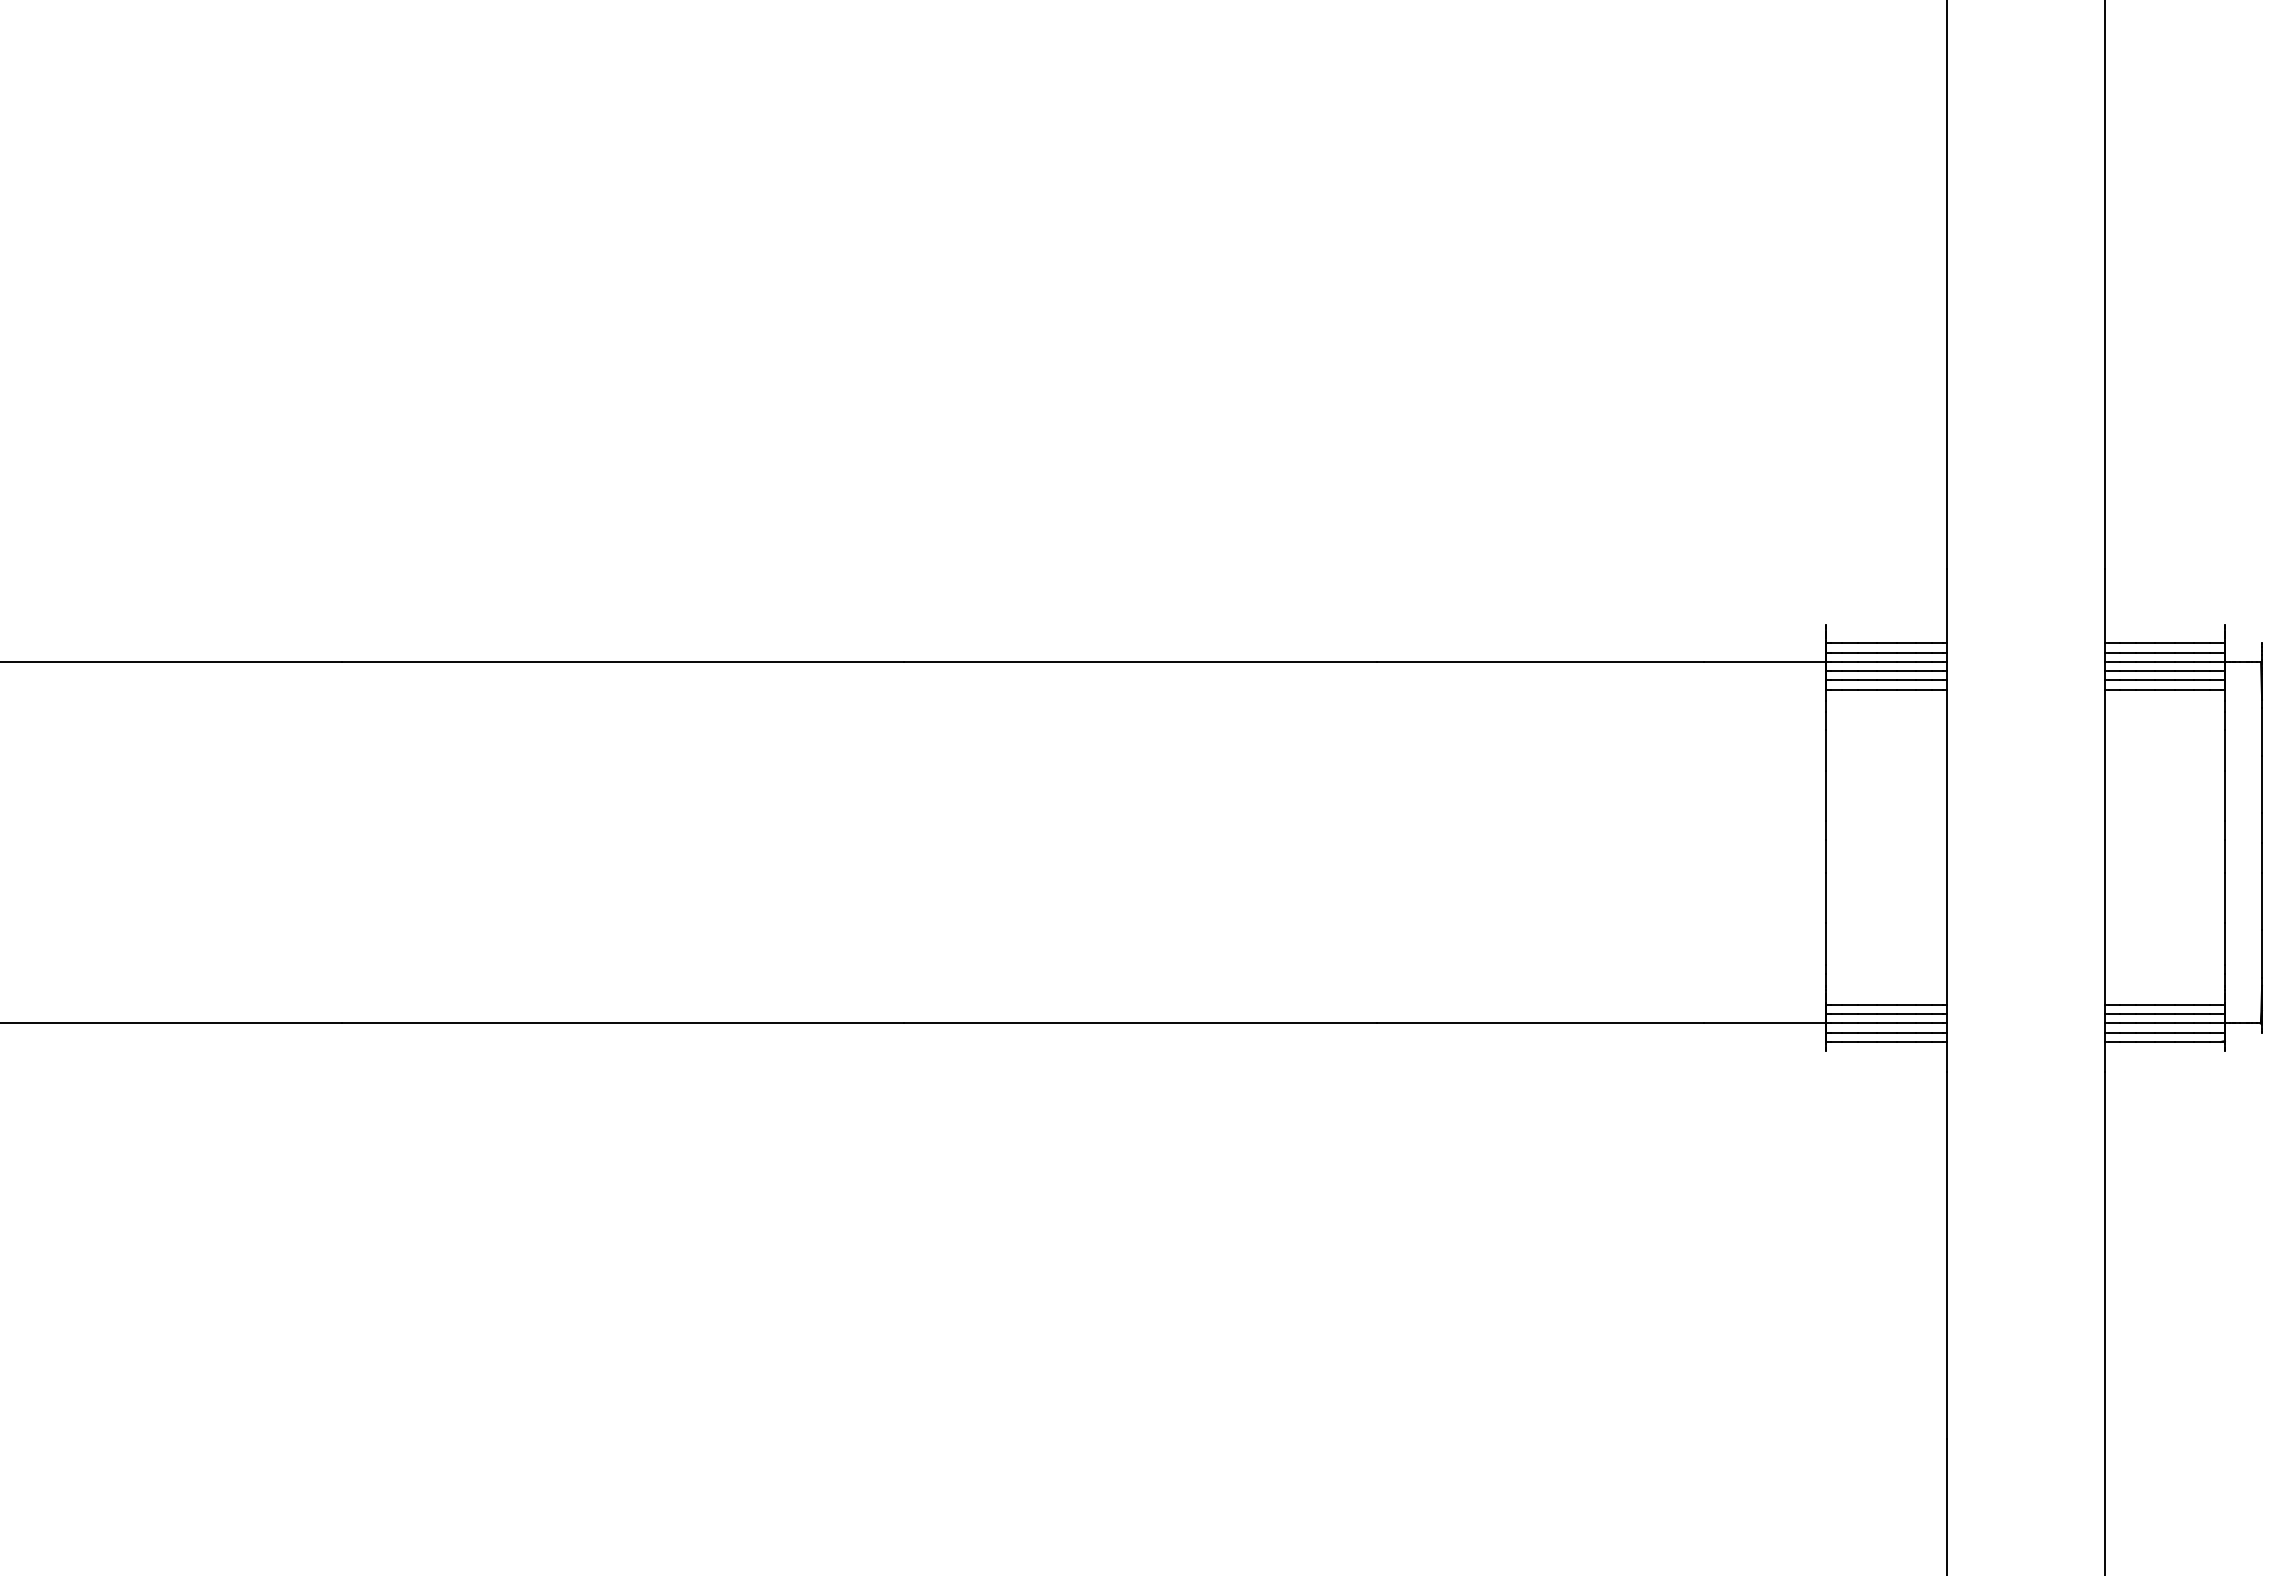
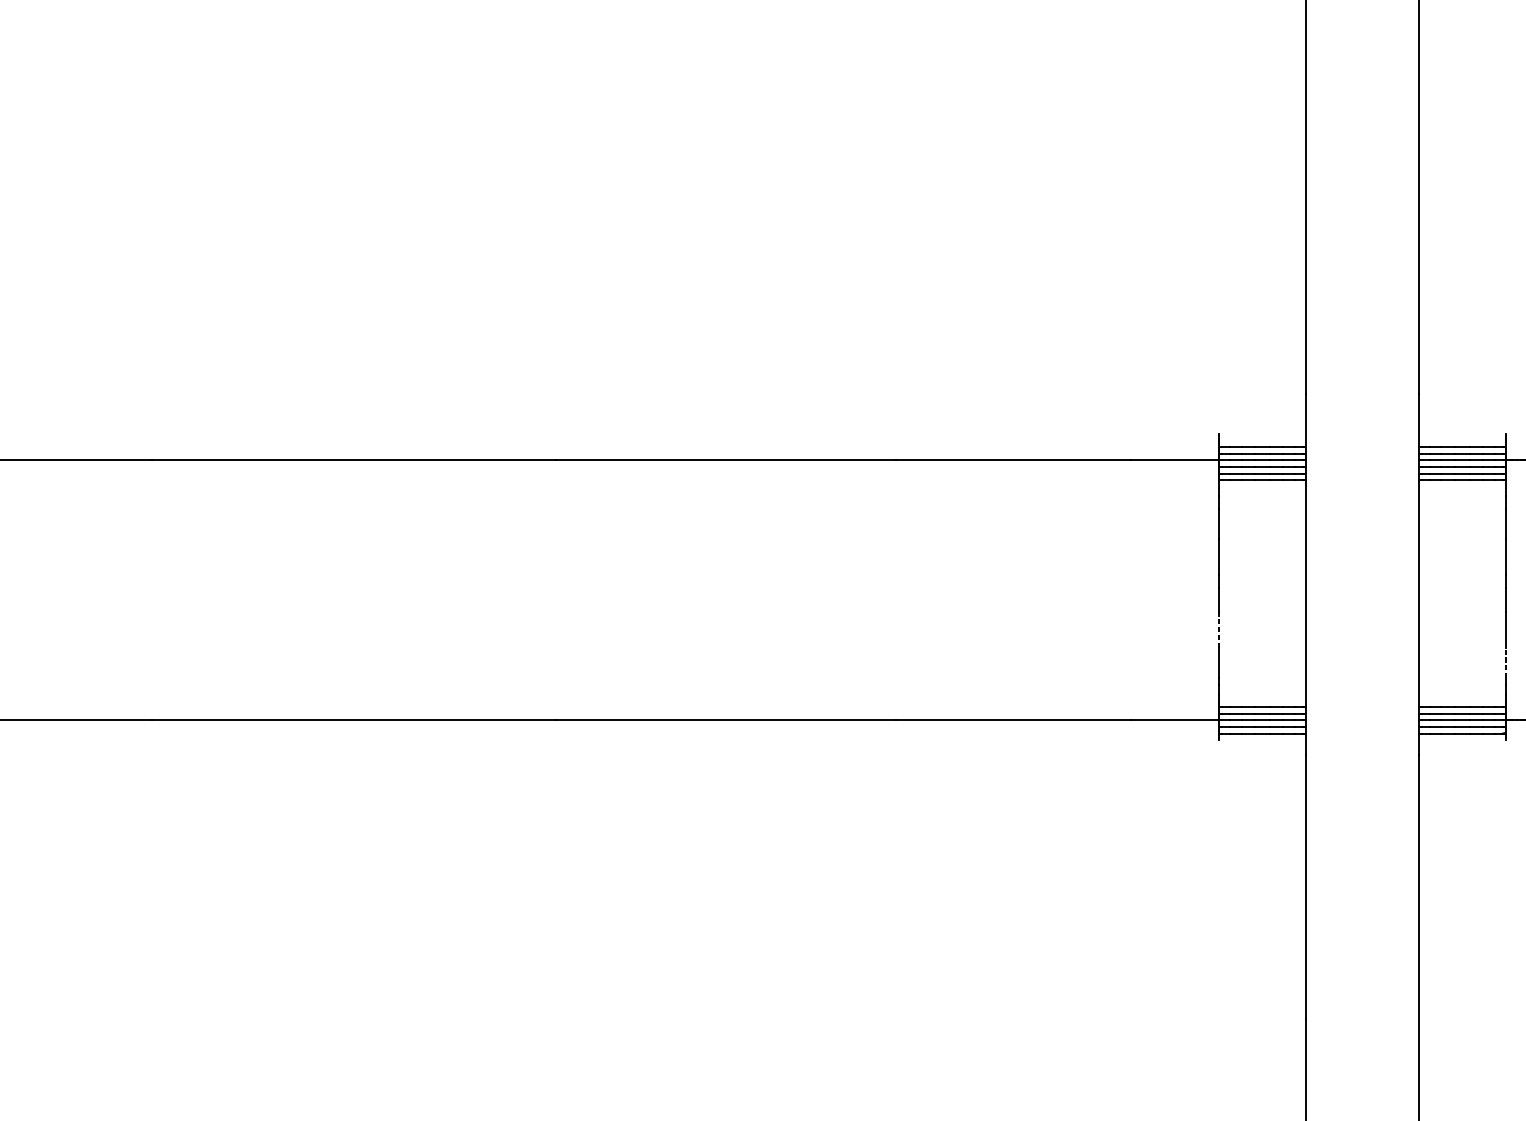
line: (1826, 898) -> (1219, 630), solid -> dashed
line: (2224, 944) -> (1505, 663), solid -> dashed

